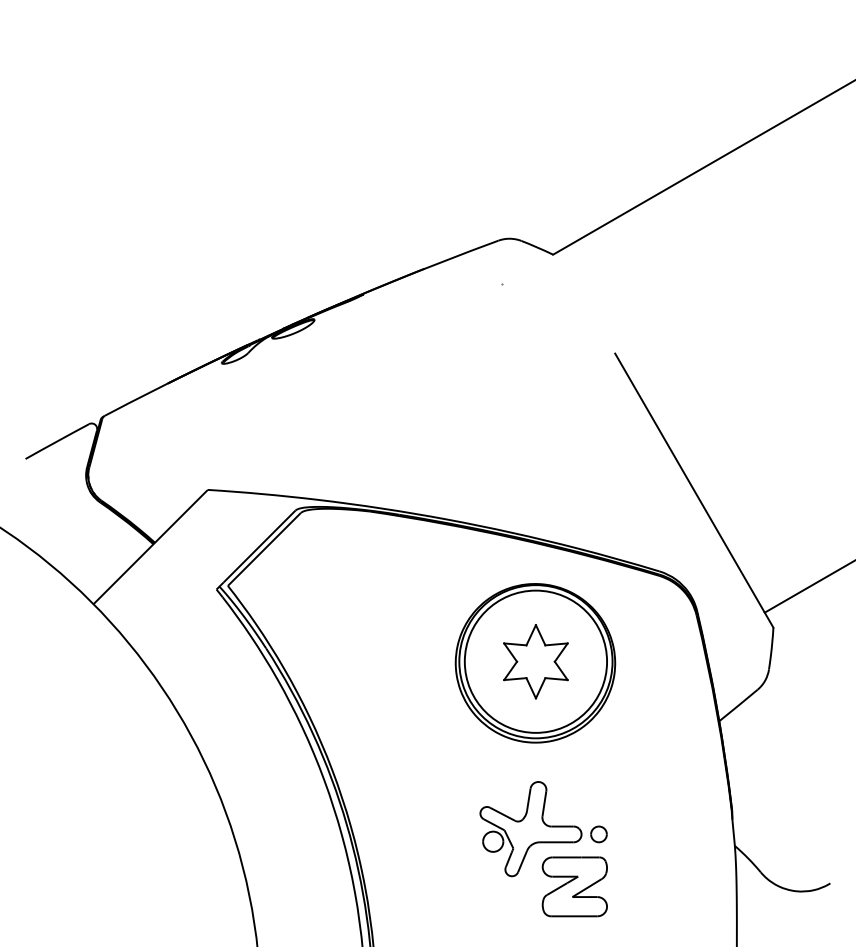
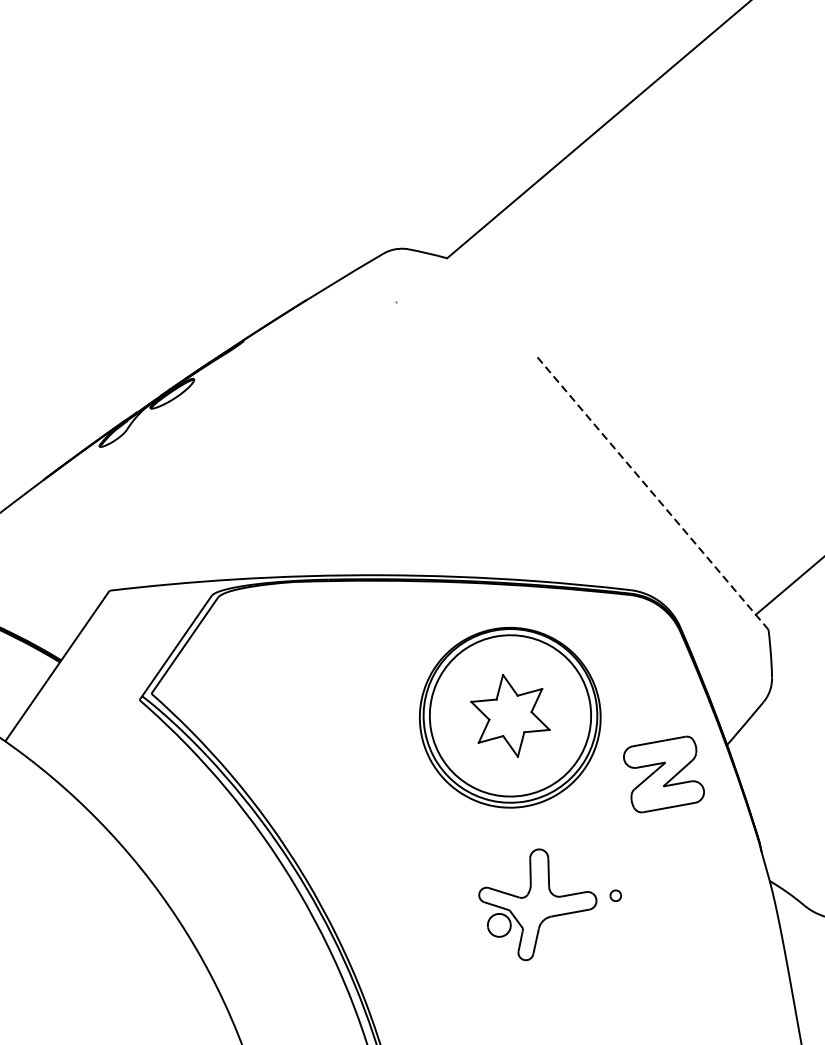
line: (694, 490) -> (652, 492), solid -> dashed
part: (598, 834) -> (615, 895), size x0.6
part: (574, 886) -> (663, 774), moved

